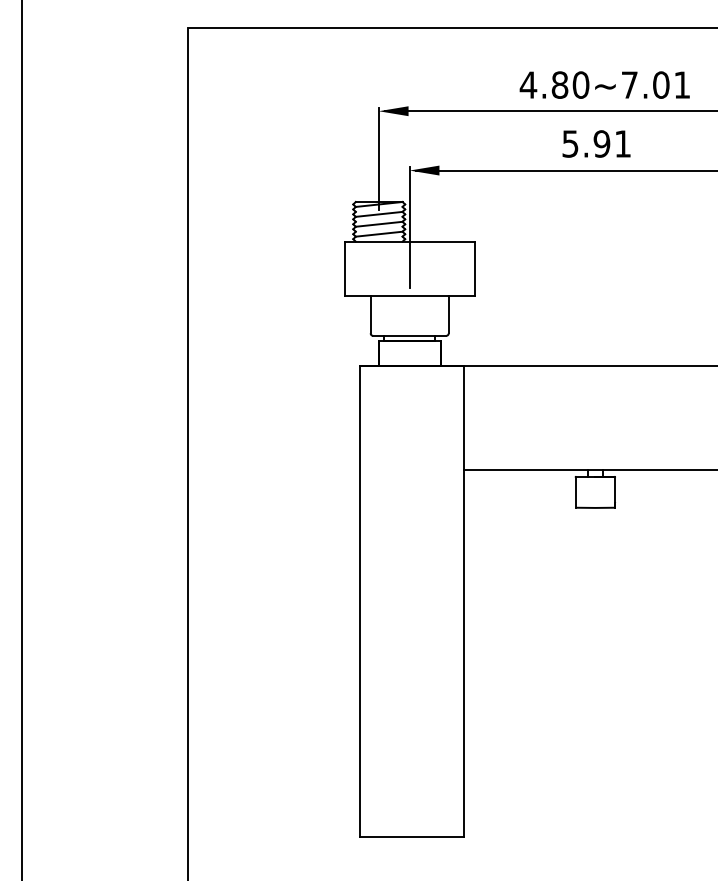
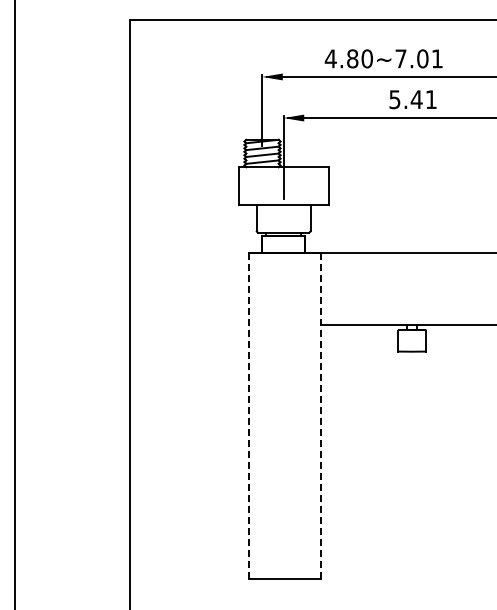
text: (604, 84) -> (383, 58), moved
text: (601, 143) -> (416, 99), 5.91 -> 5.41
line: (464, 600) -> (321, 415), solid -> dashed
line: (360, 601) -> (249, 416), solid -> dashed

